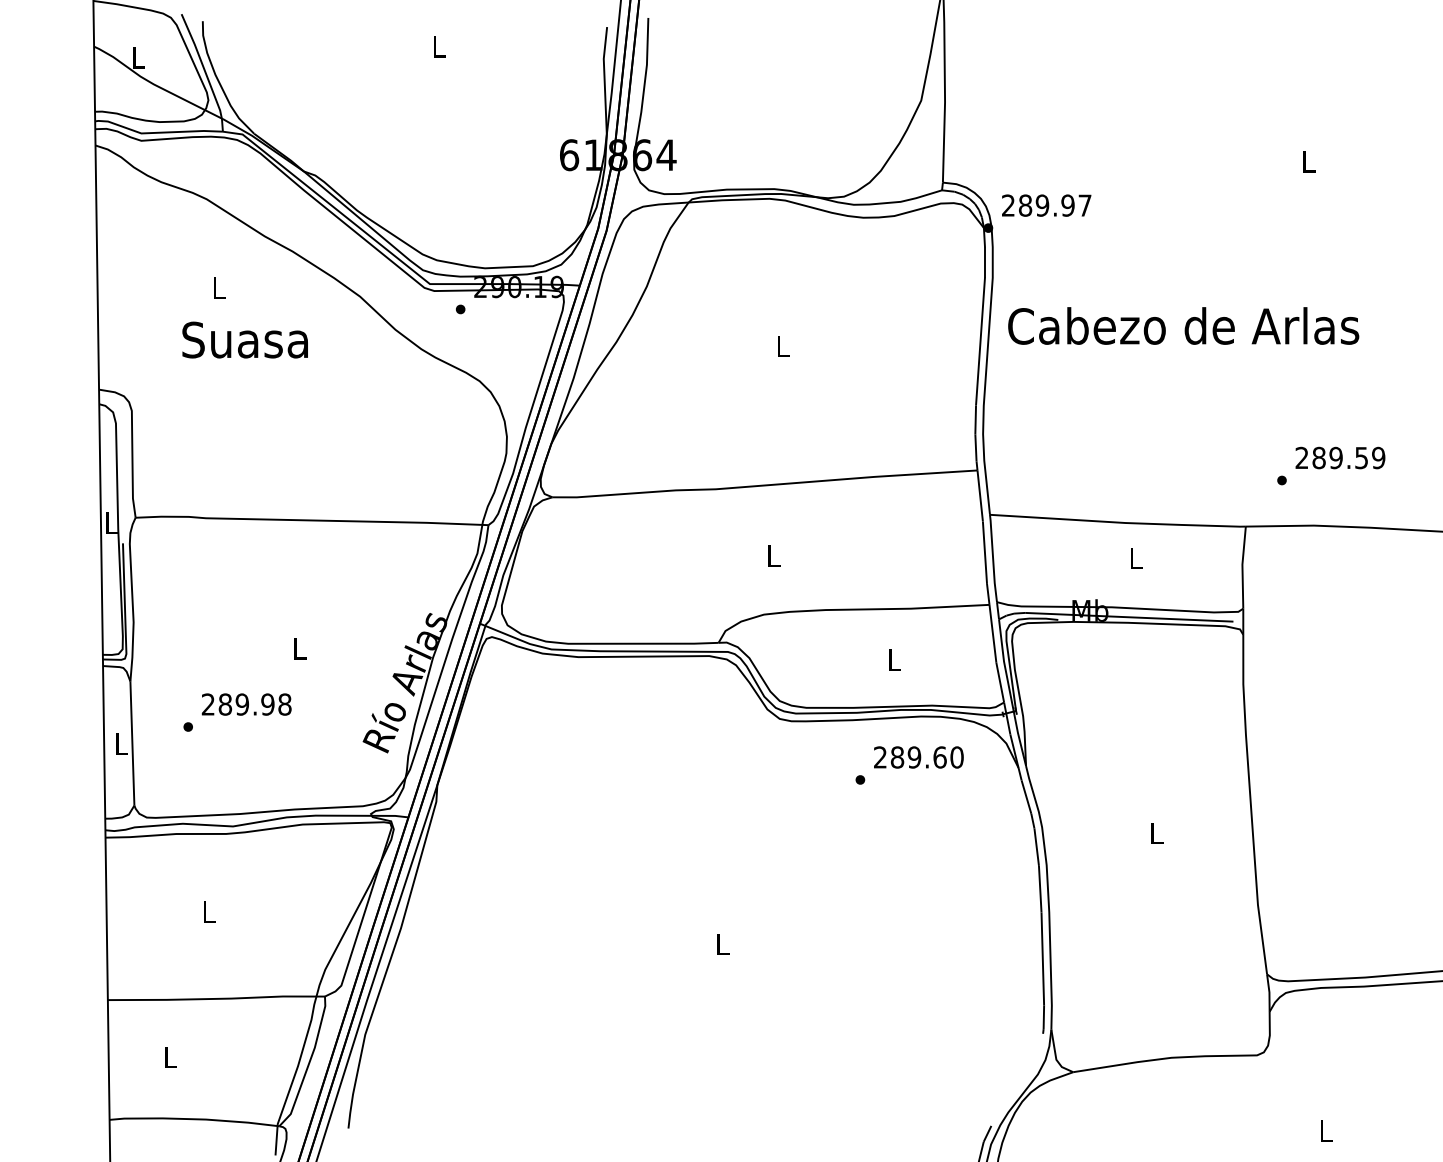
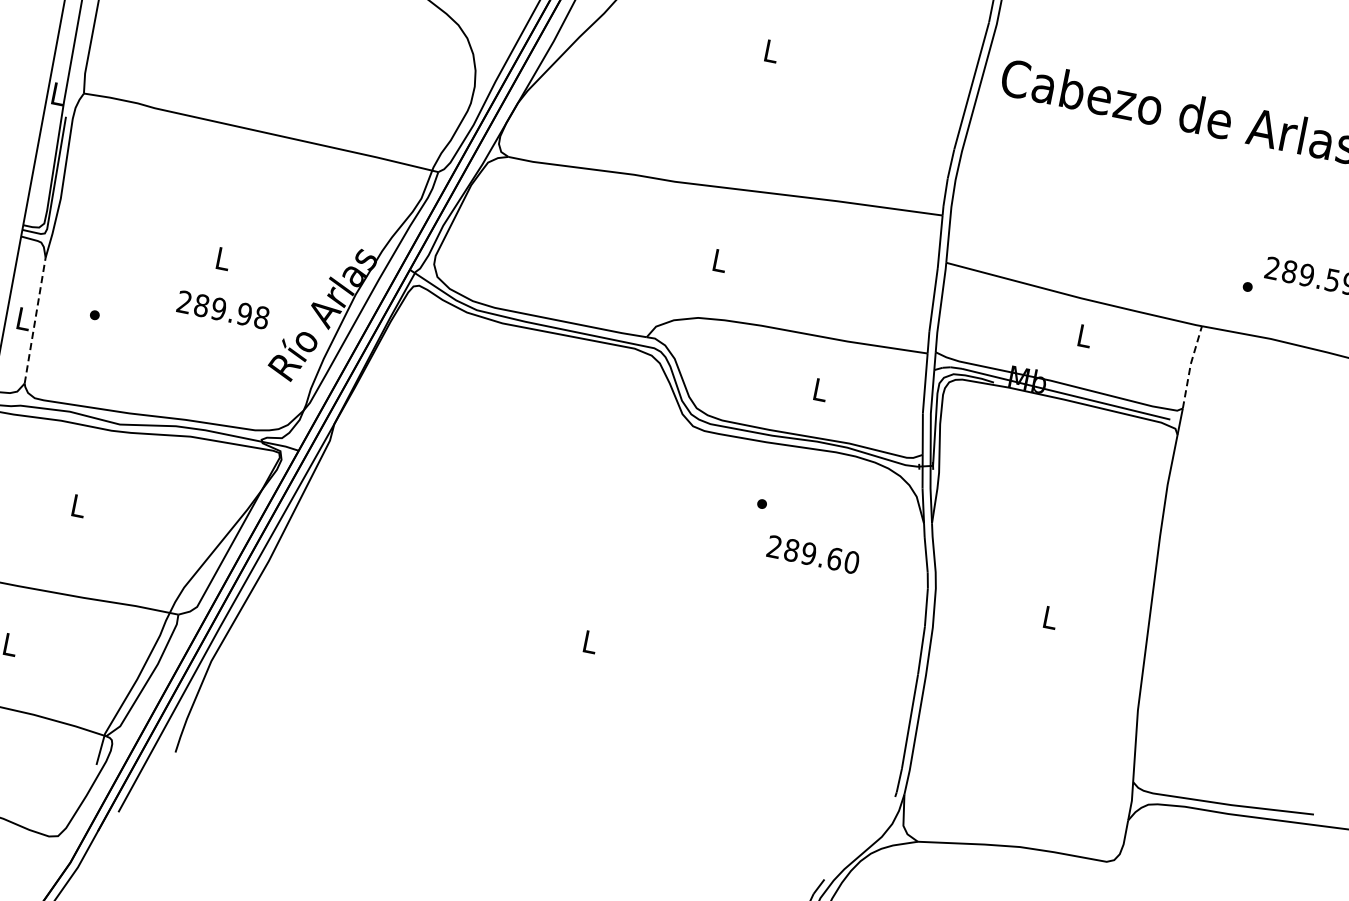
line: (1242, 566) -> (1190, 365), solid -> dashed
text: (246, 704) -> (223, 309), moved
line: (132, 743) -> (35, 320), solid -> dashed
text: (918, 757) -> (812, 554), moved

